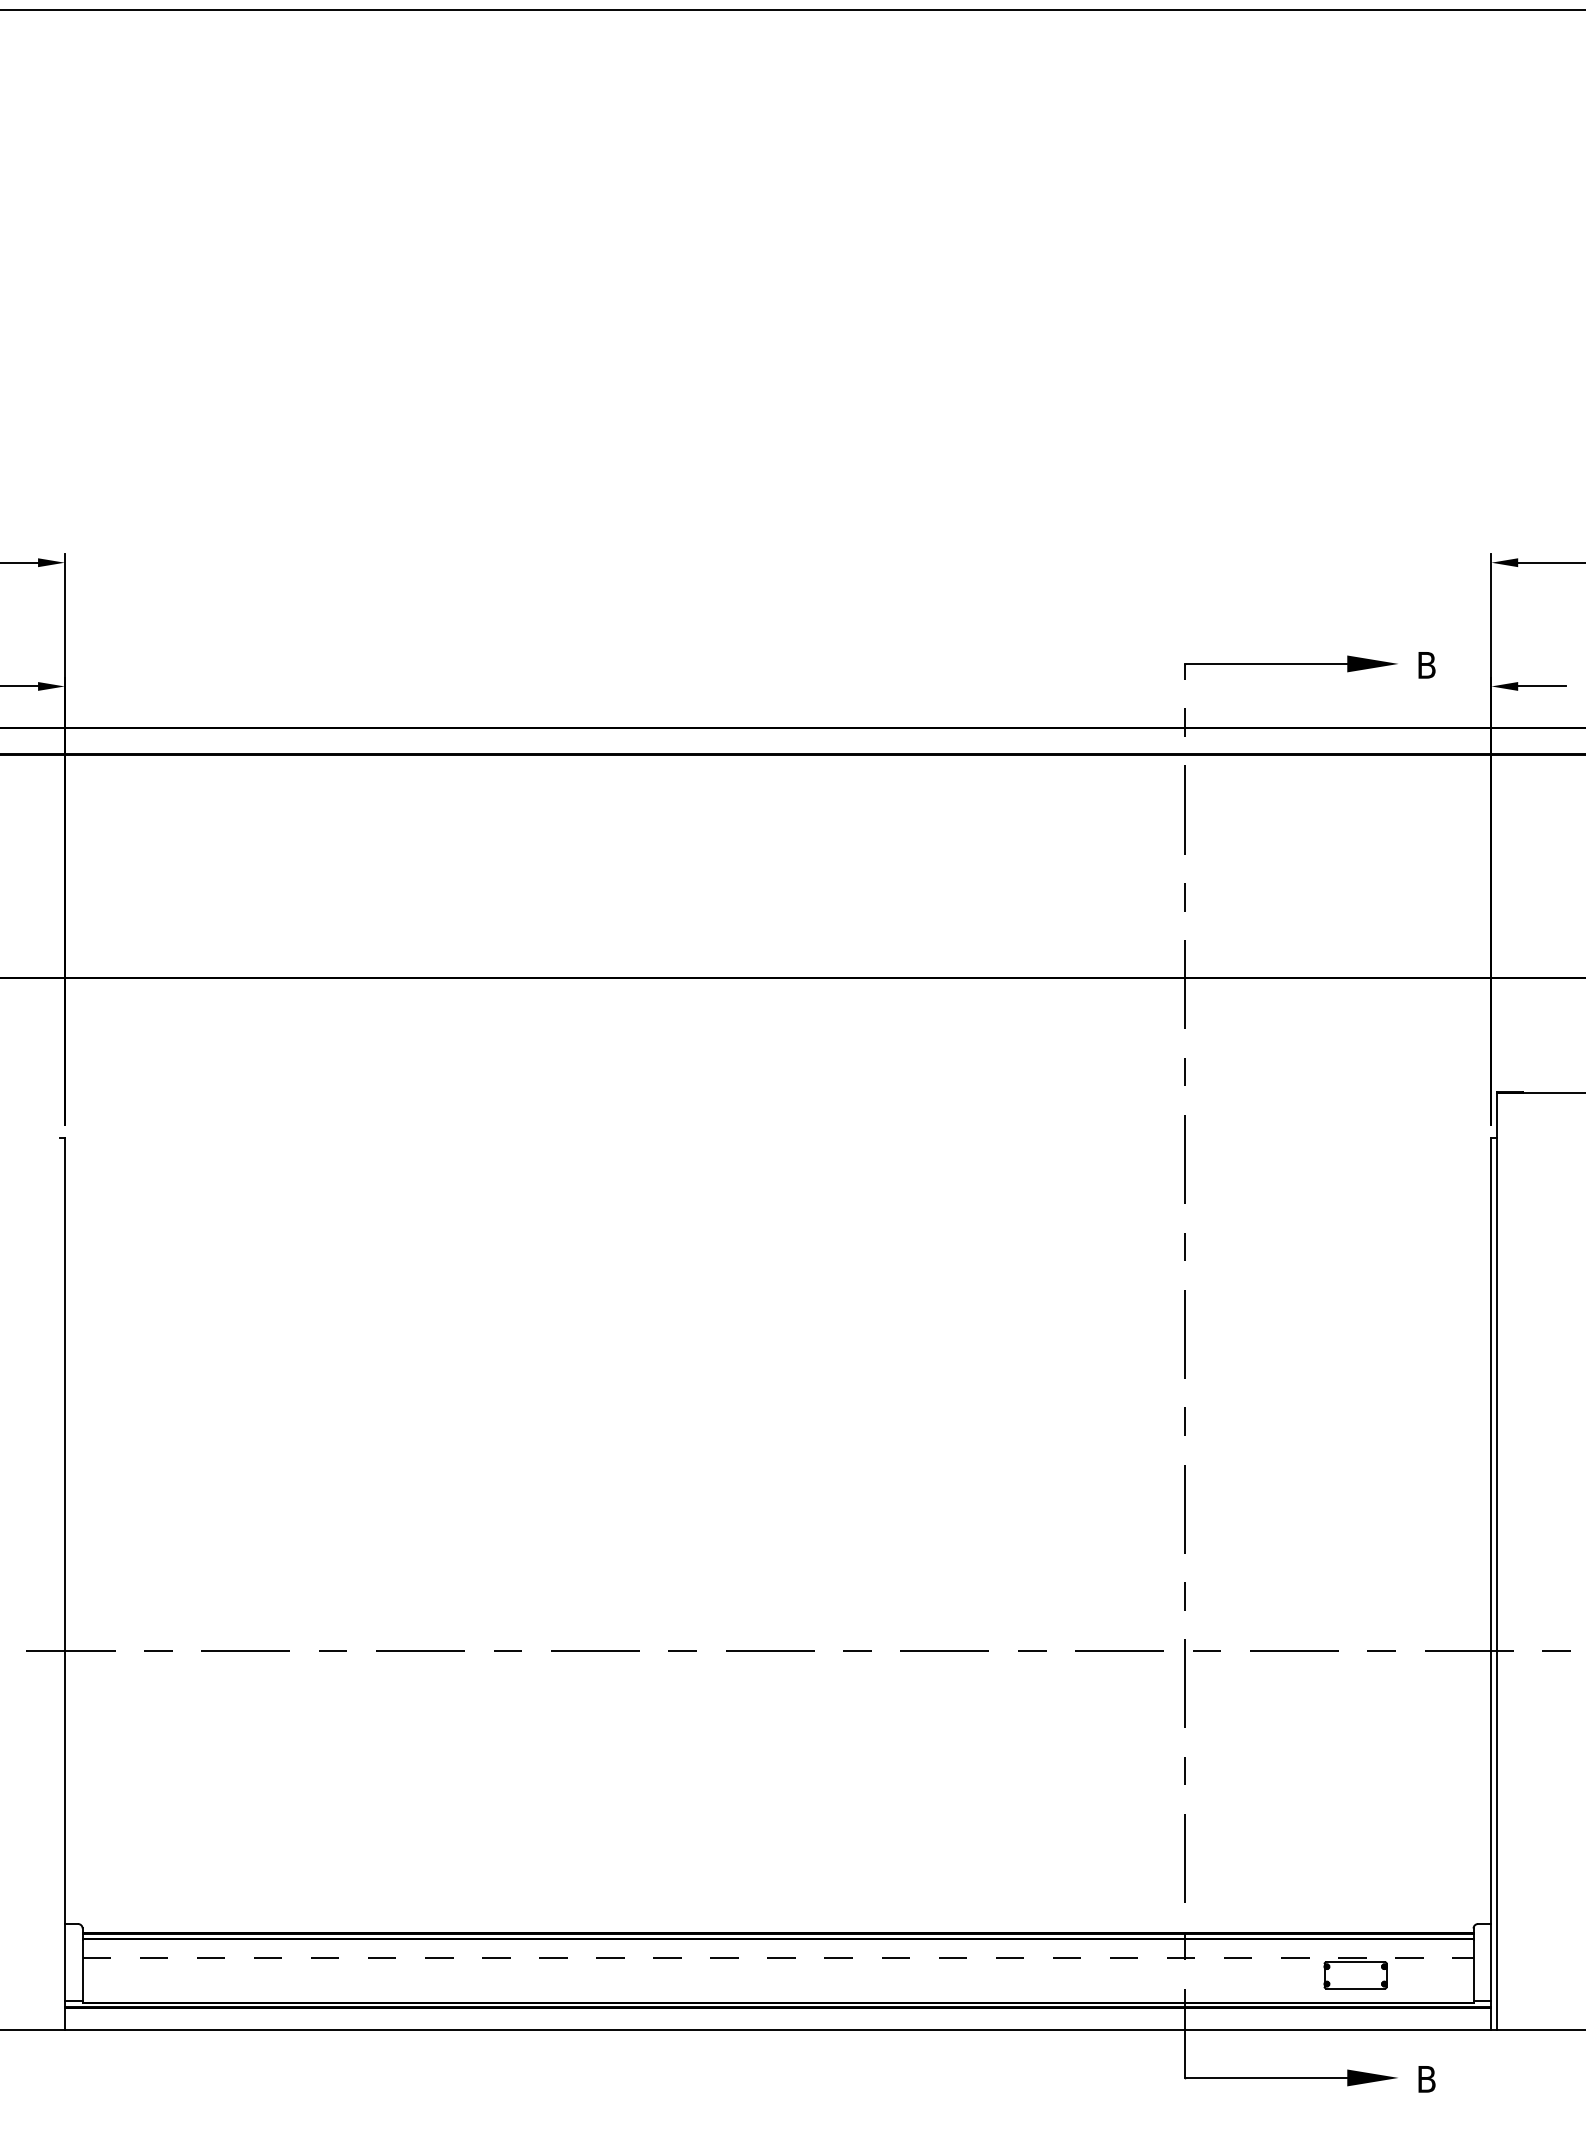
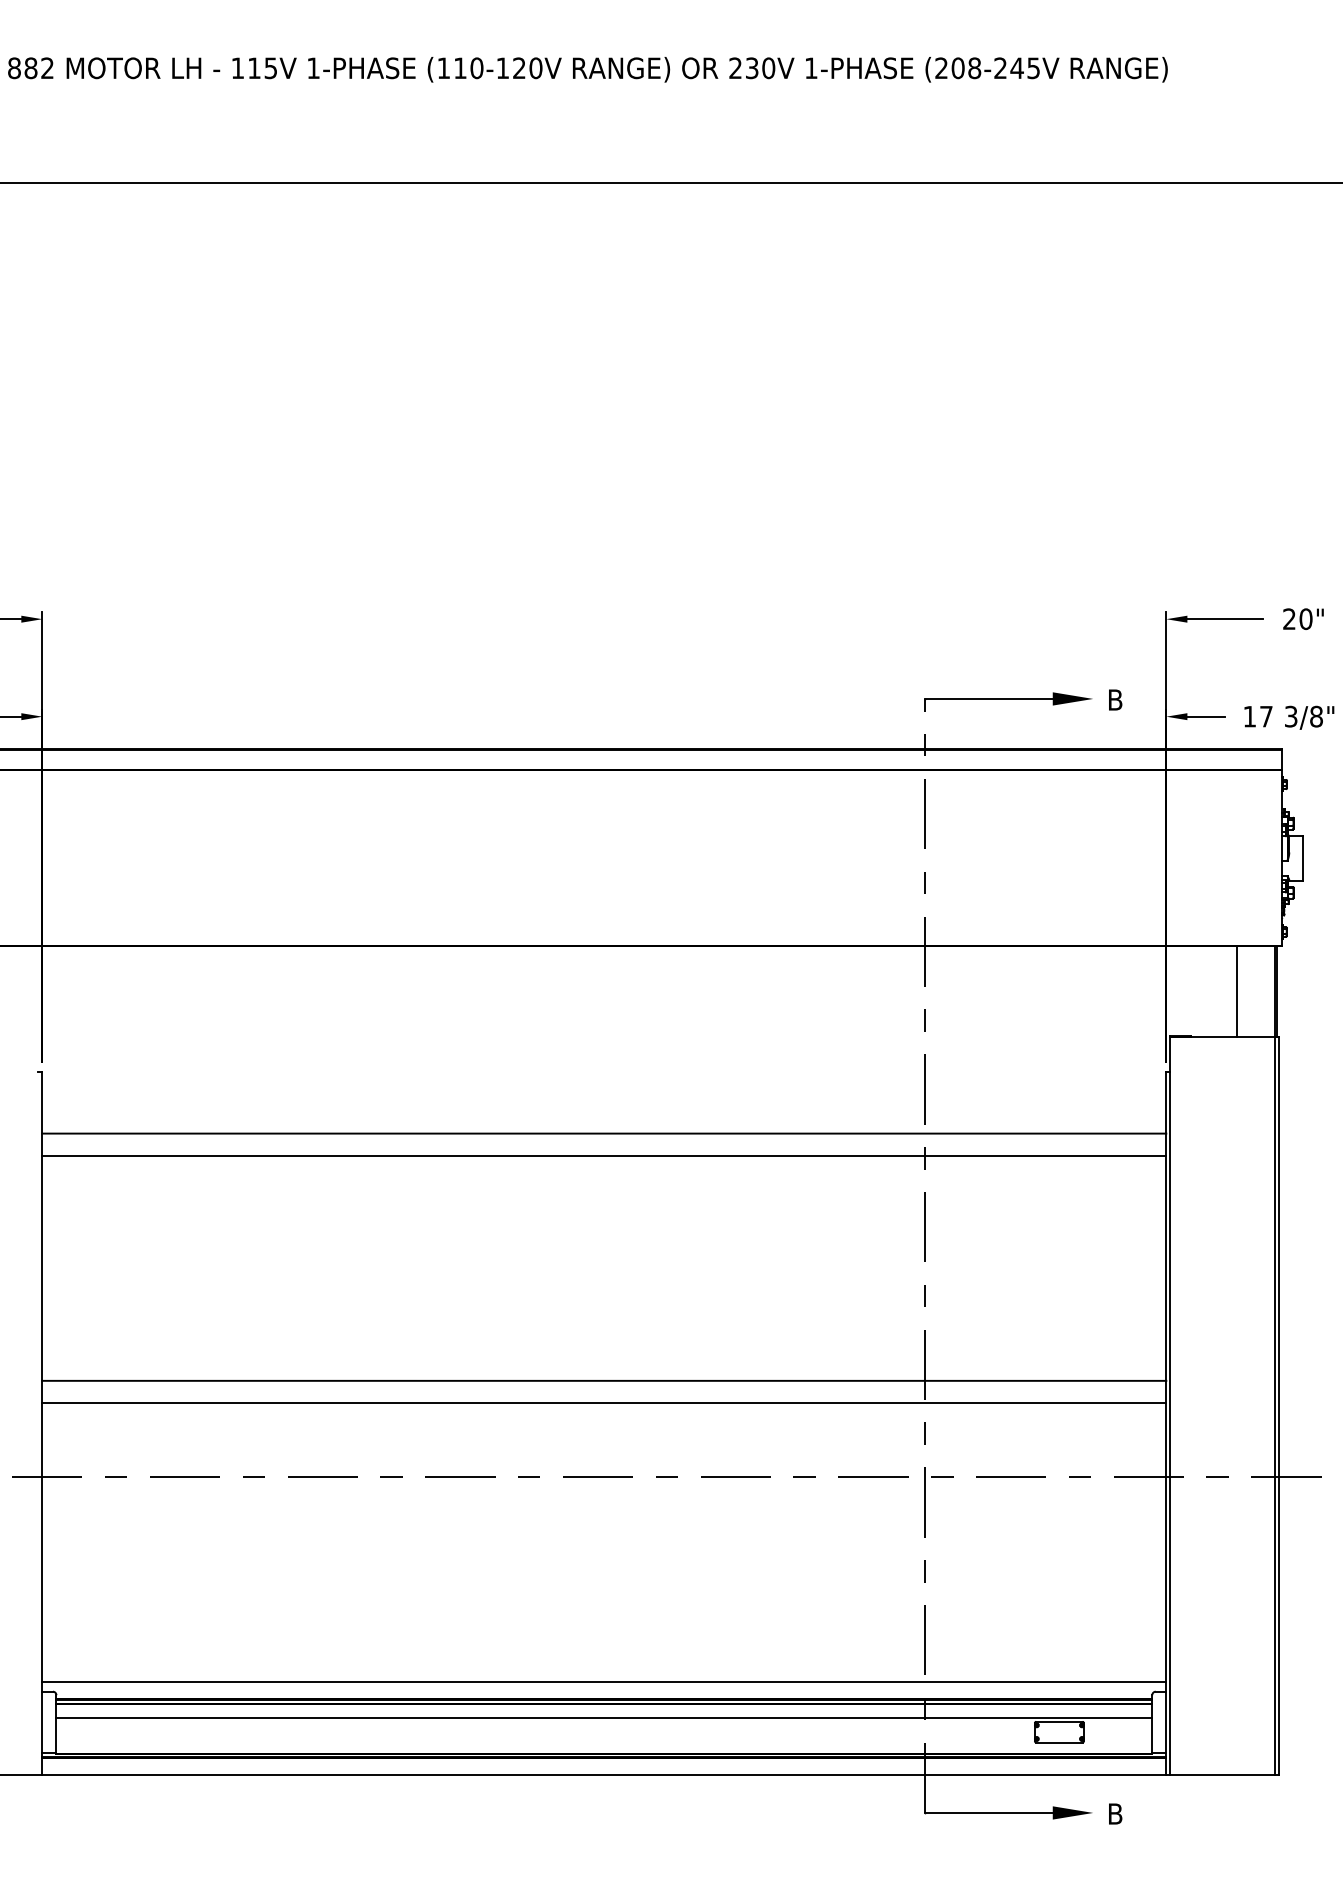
line: (1580, 1035) -> (1236, 991), added
line: (778, 1215) -> (604, 1133), added
line: (778, 1244) -> (604, 1156), added
line: (778, 1529) -> (604, 1380), added
line: (778, 1558) -> (604, 1403), added
line: (778, 1911) -> (604, 1681), added
line: (778, 1958) -> (604, 1718), dashed -> solid

